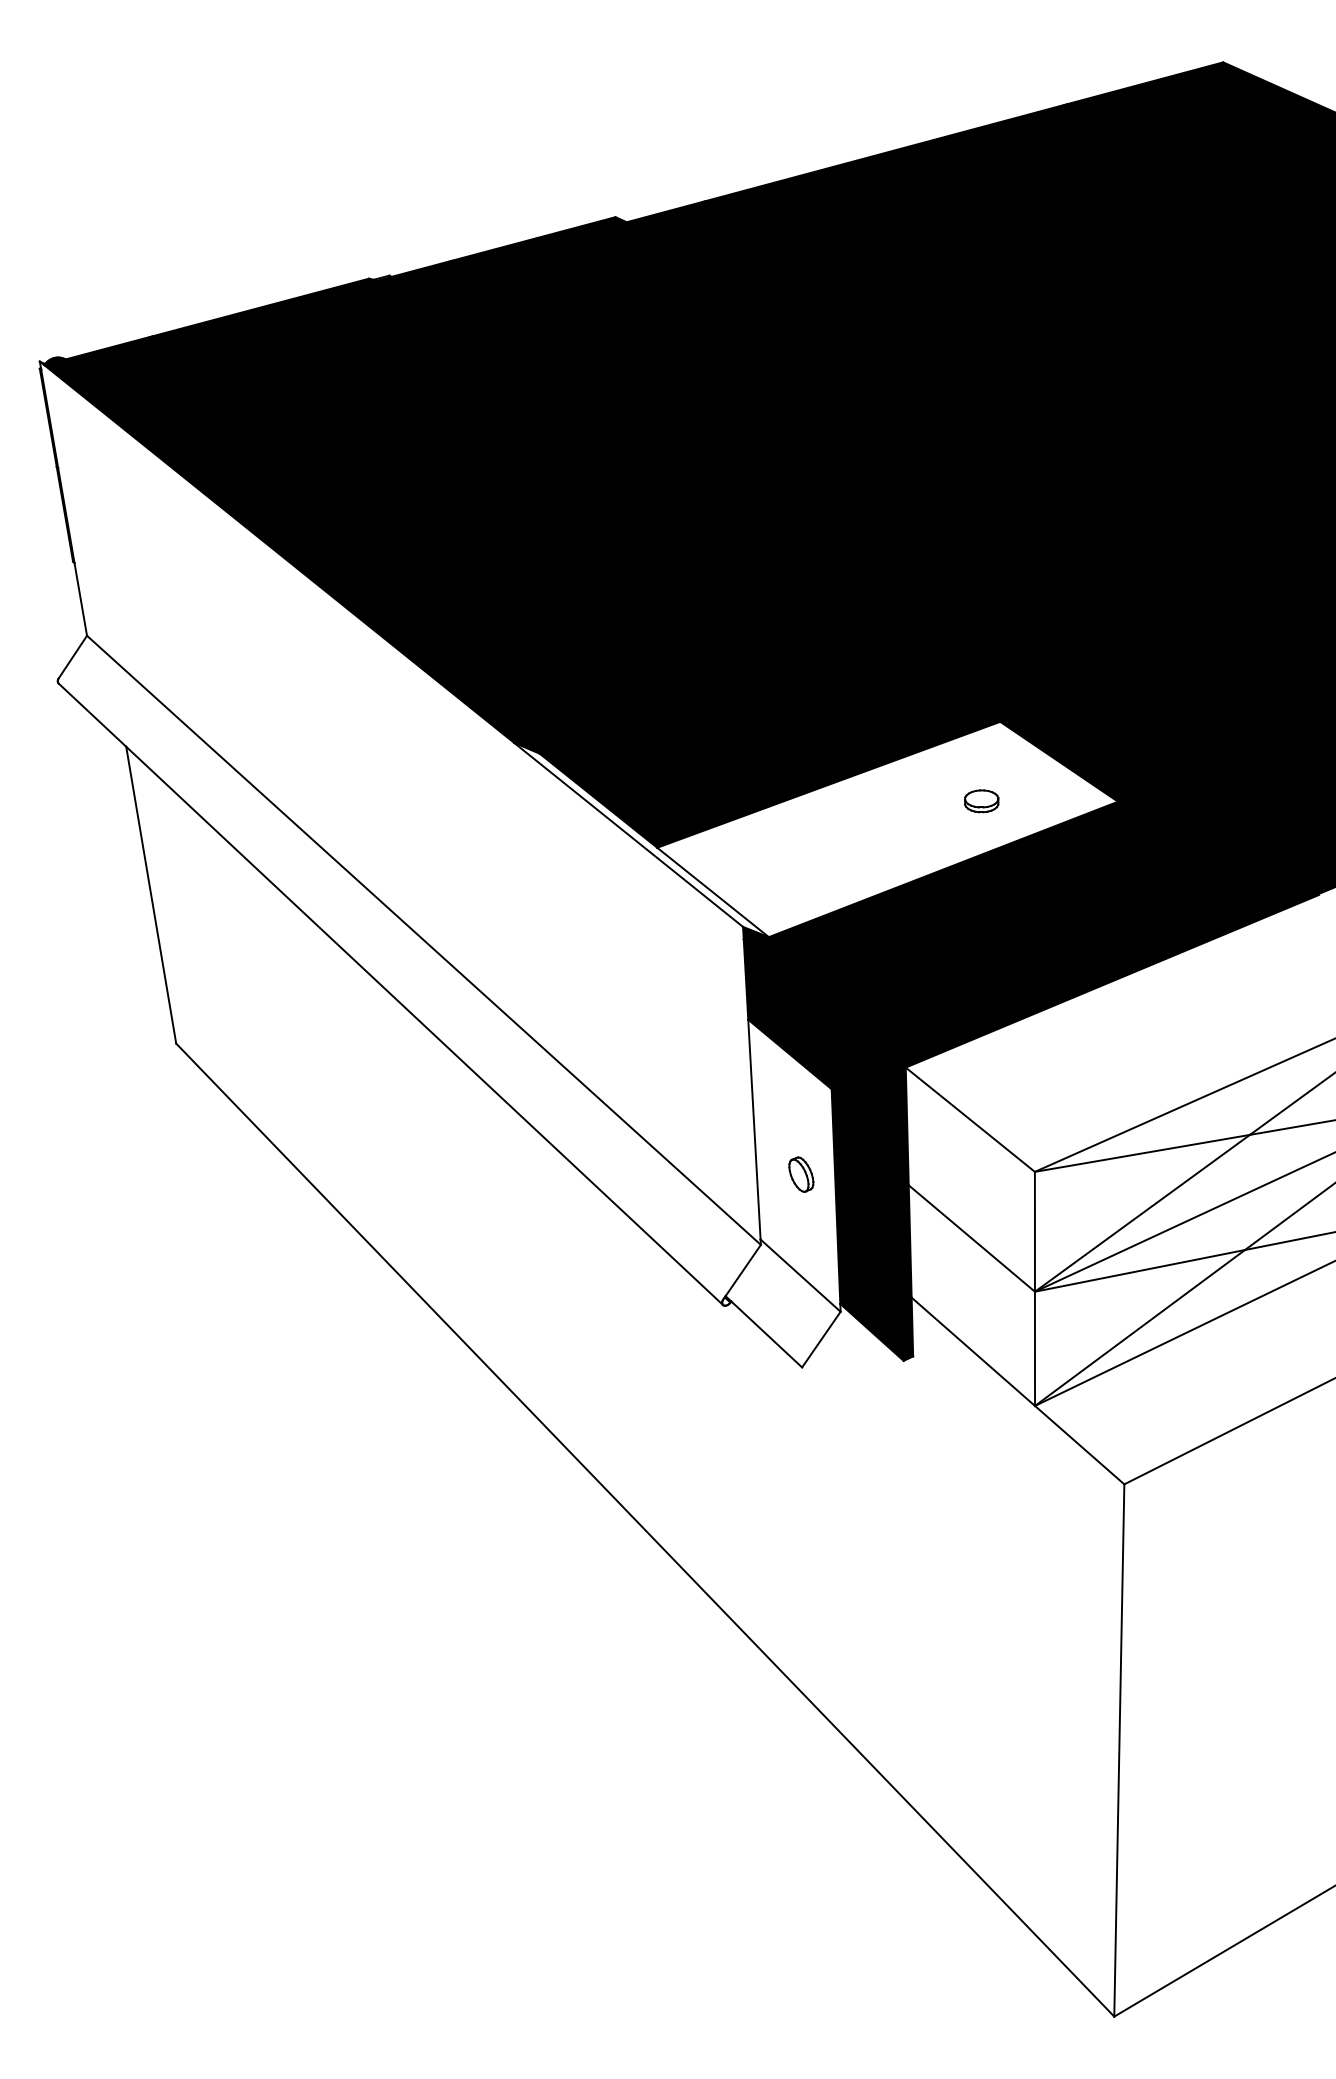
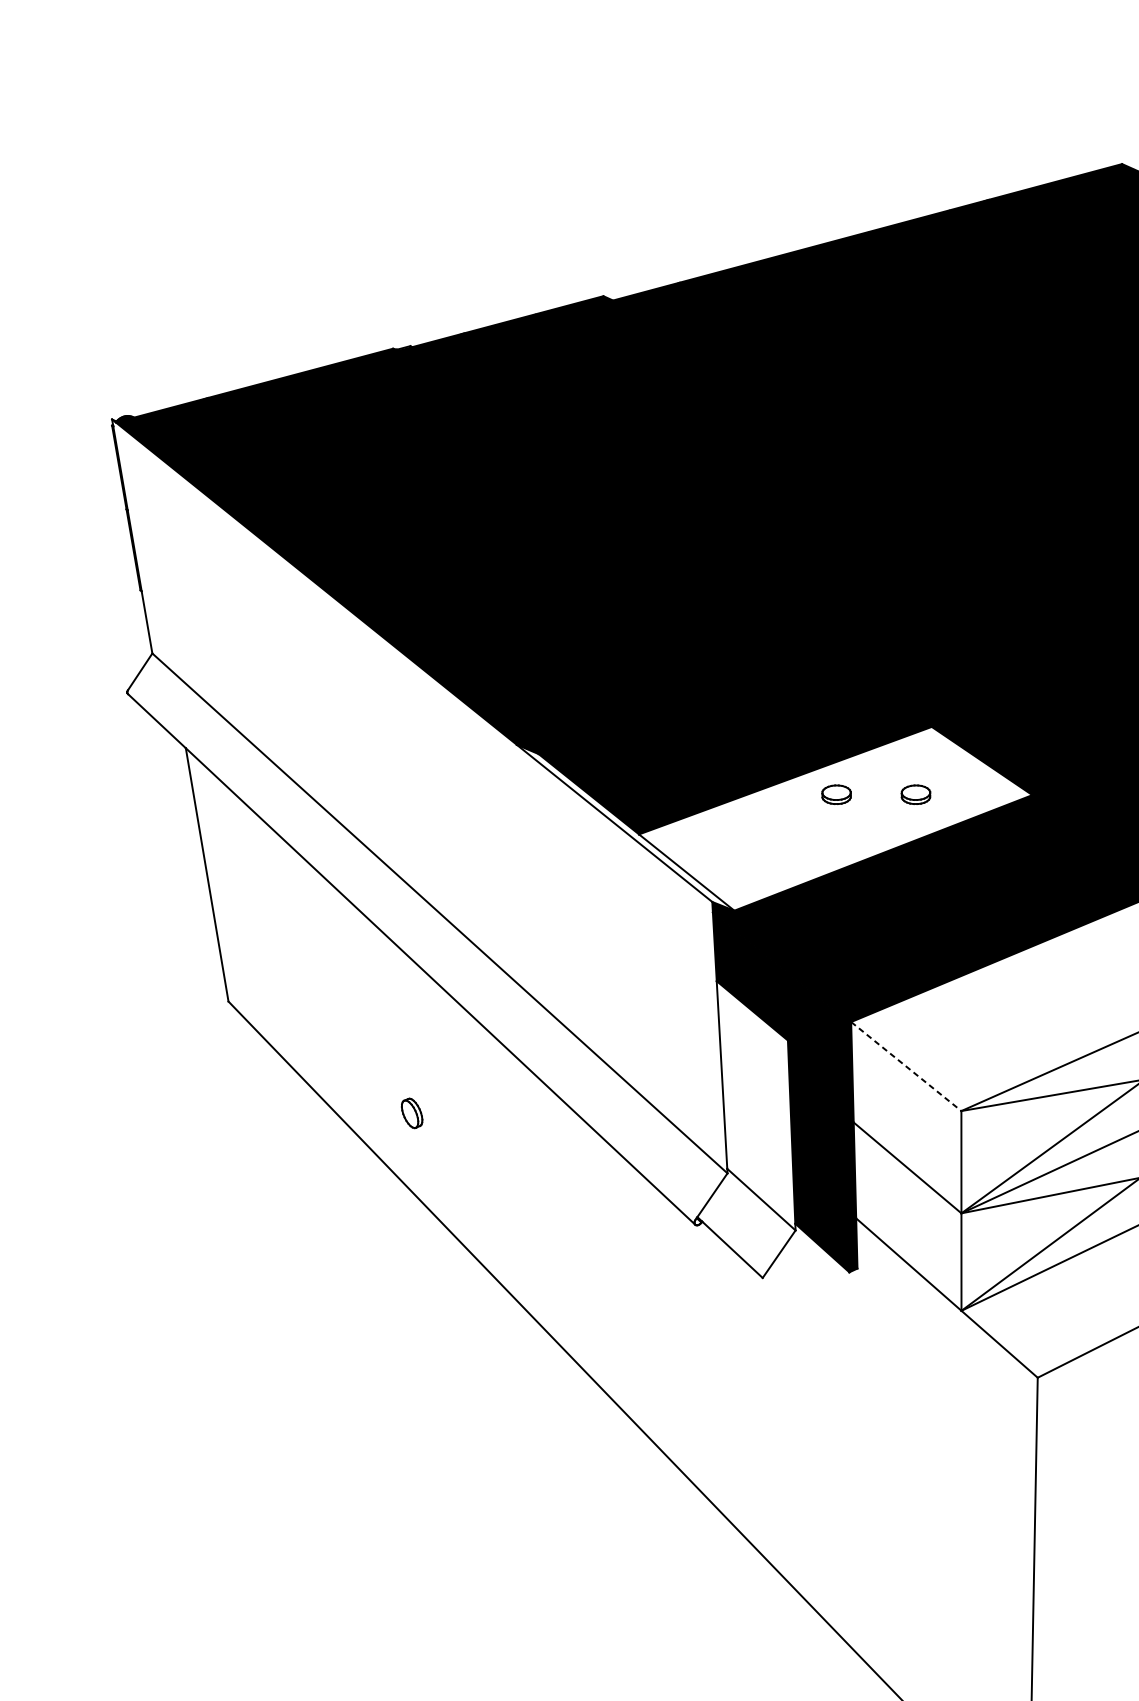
part: (888, 801) -> (836, 794), added
line: (970, 1120) -> (906, 1067), solid -> dashed
part: (801, 1174) -> (412, 1113), moved

